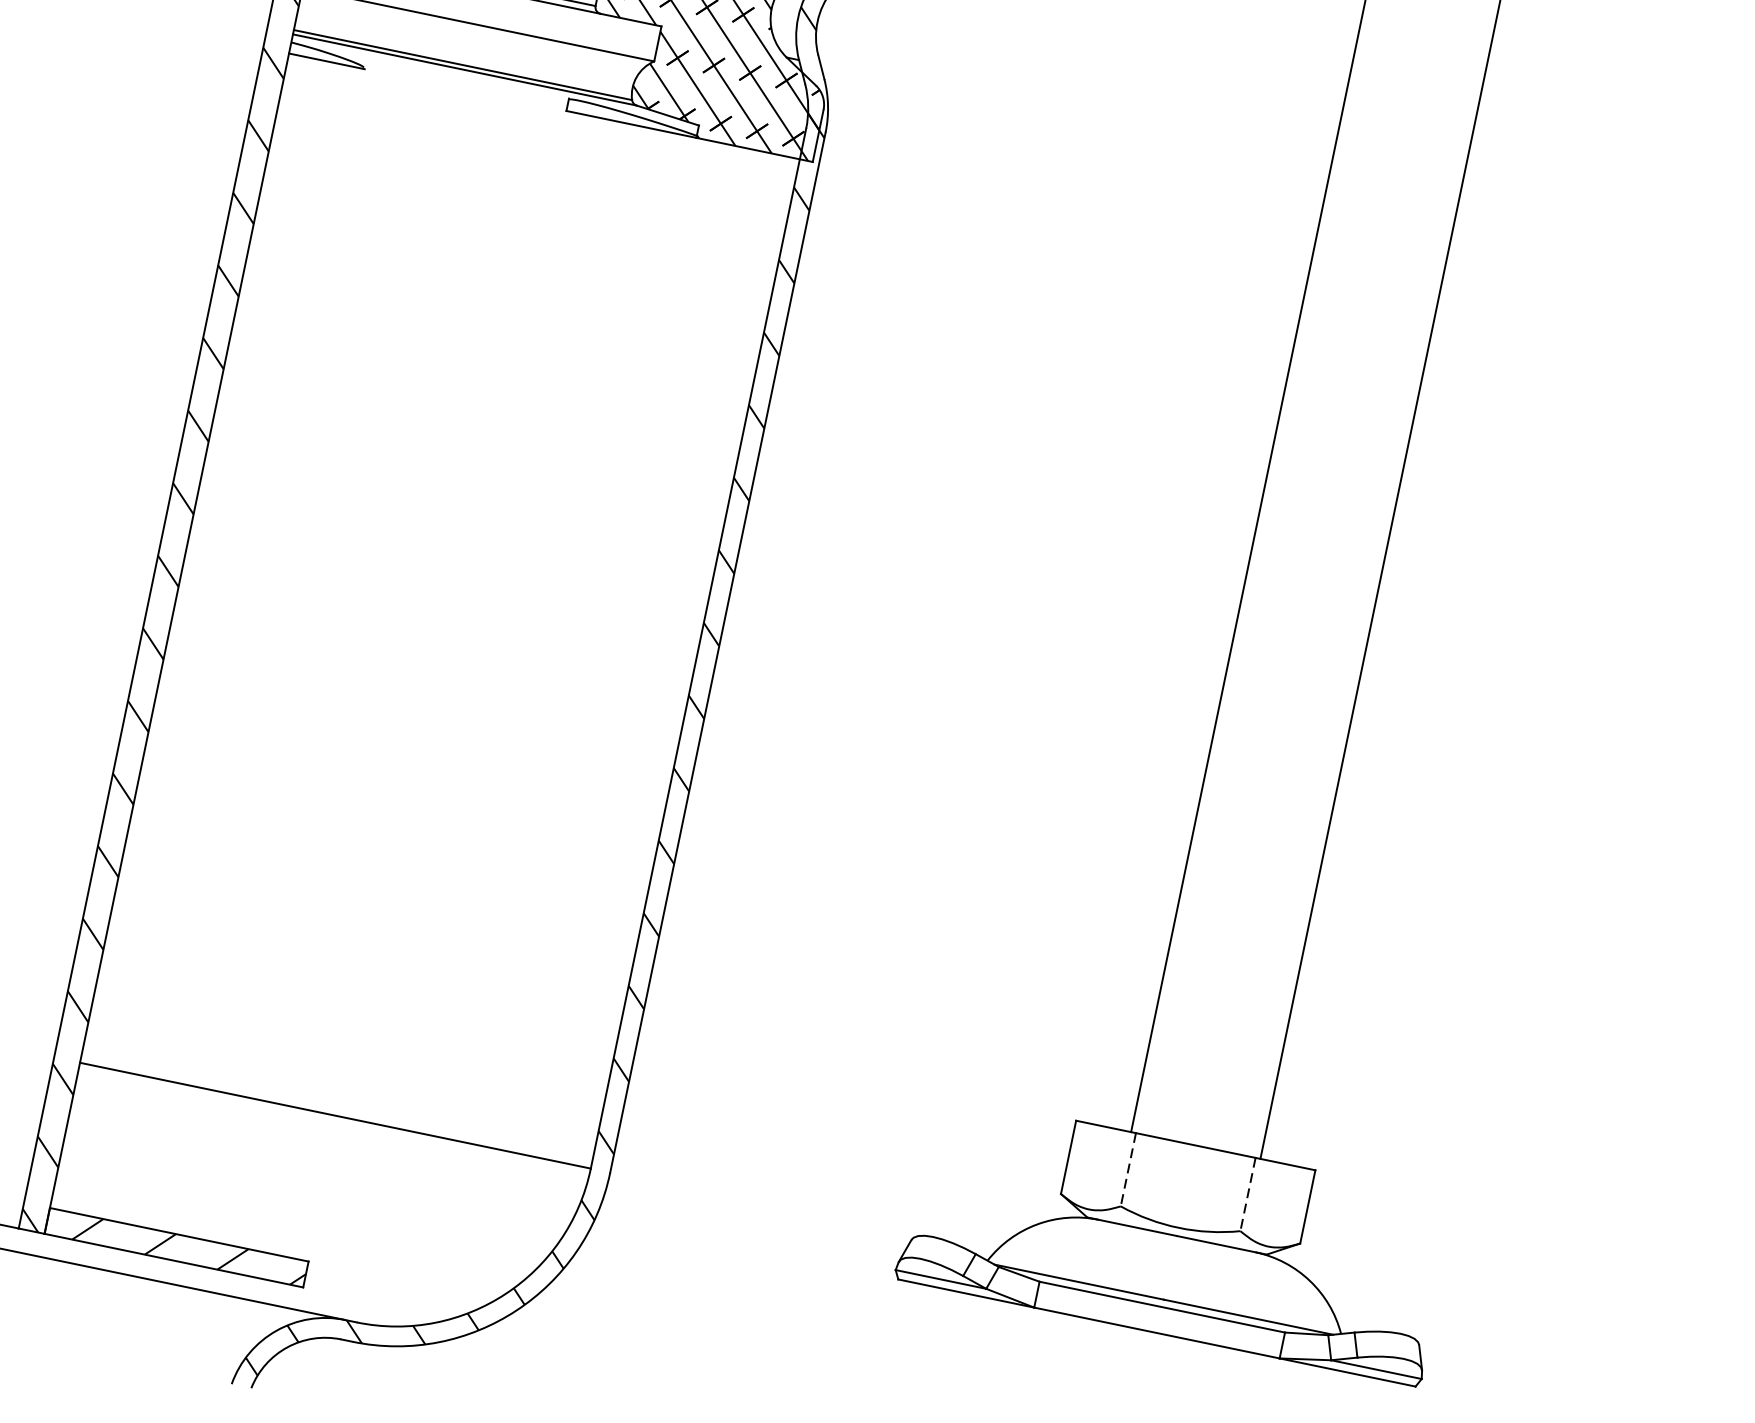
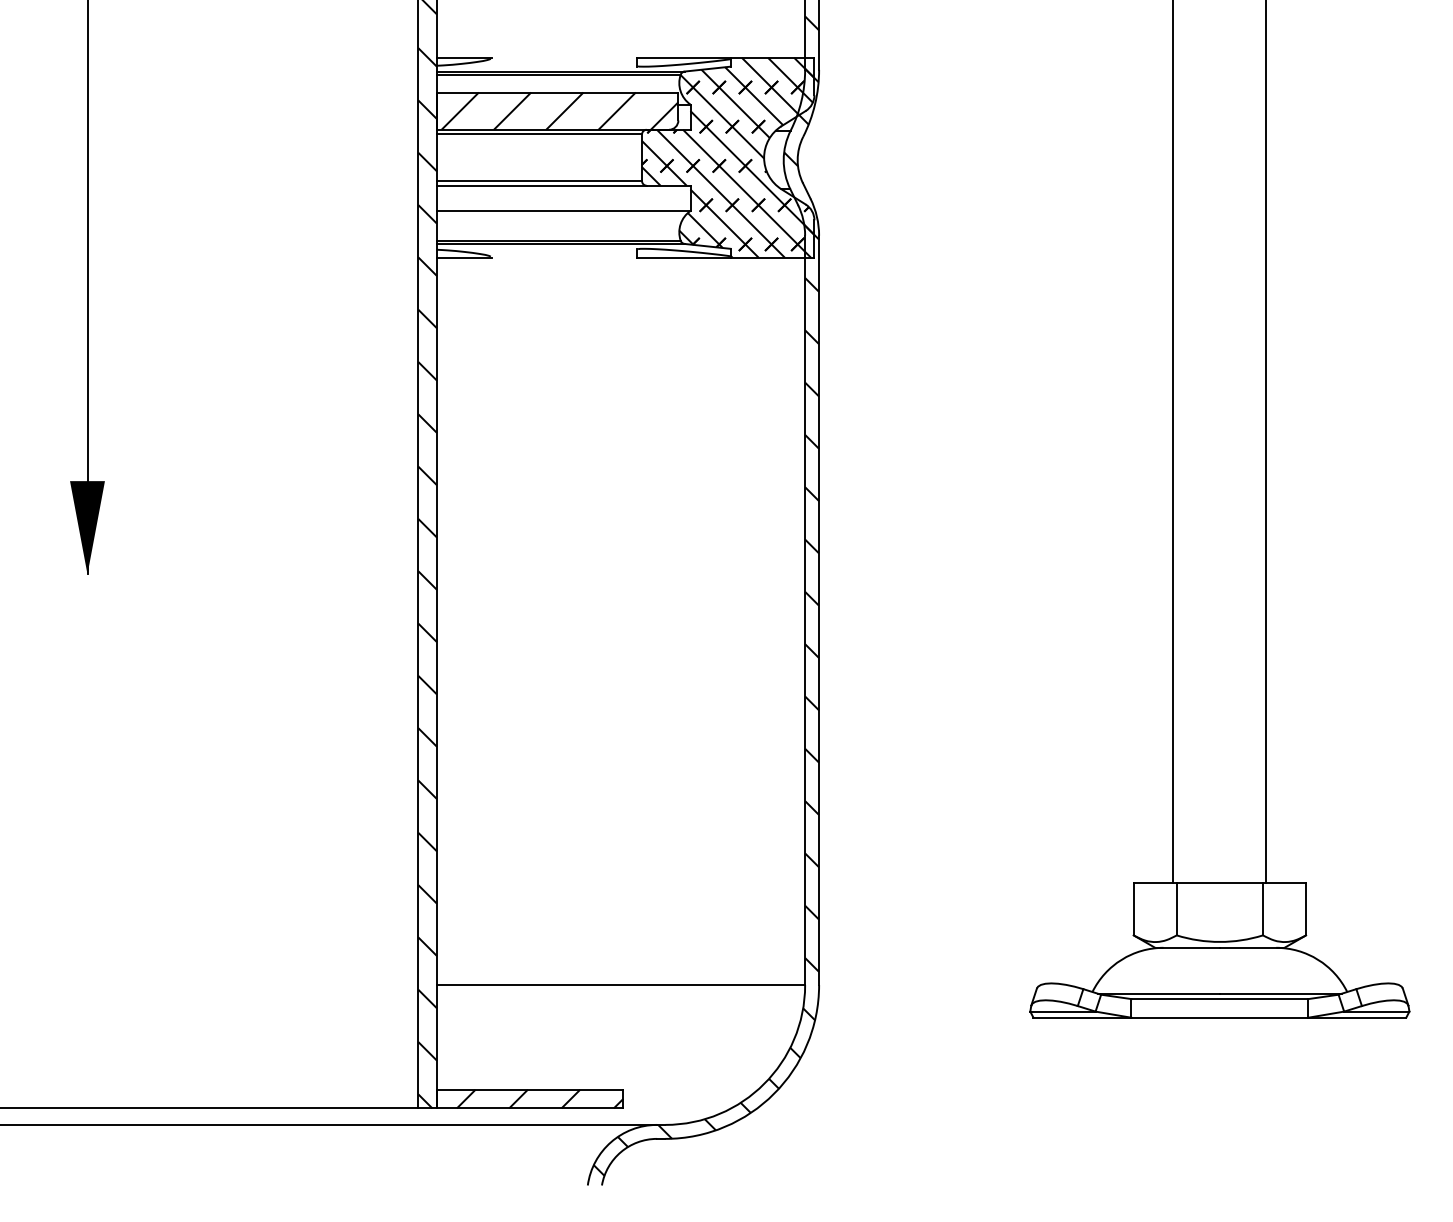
line: (1127, 1170) -> (1176, 909), dashed -> solid
line: (1247, 1195) -> (1262, 909), dashed -> solid

